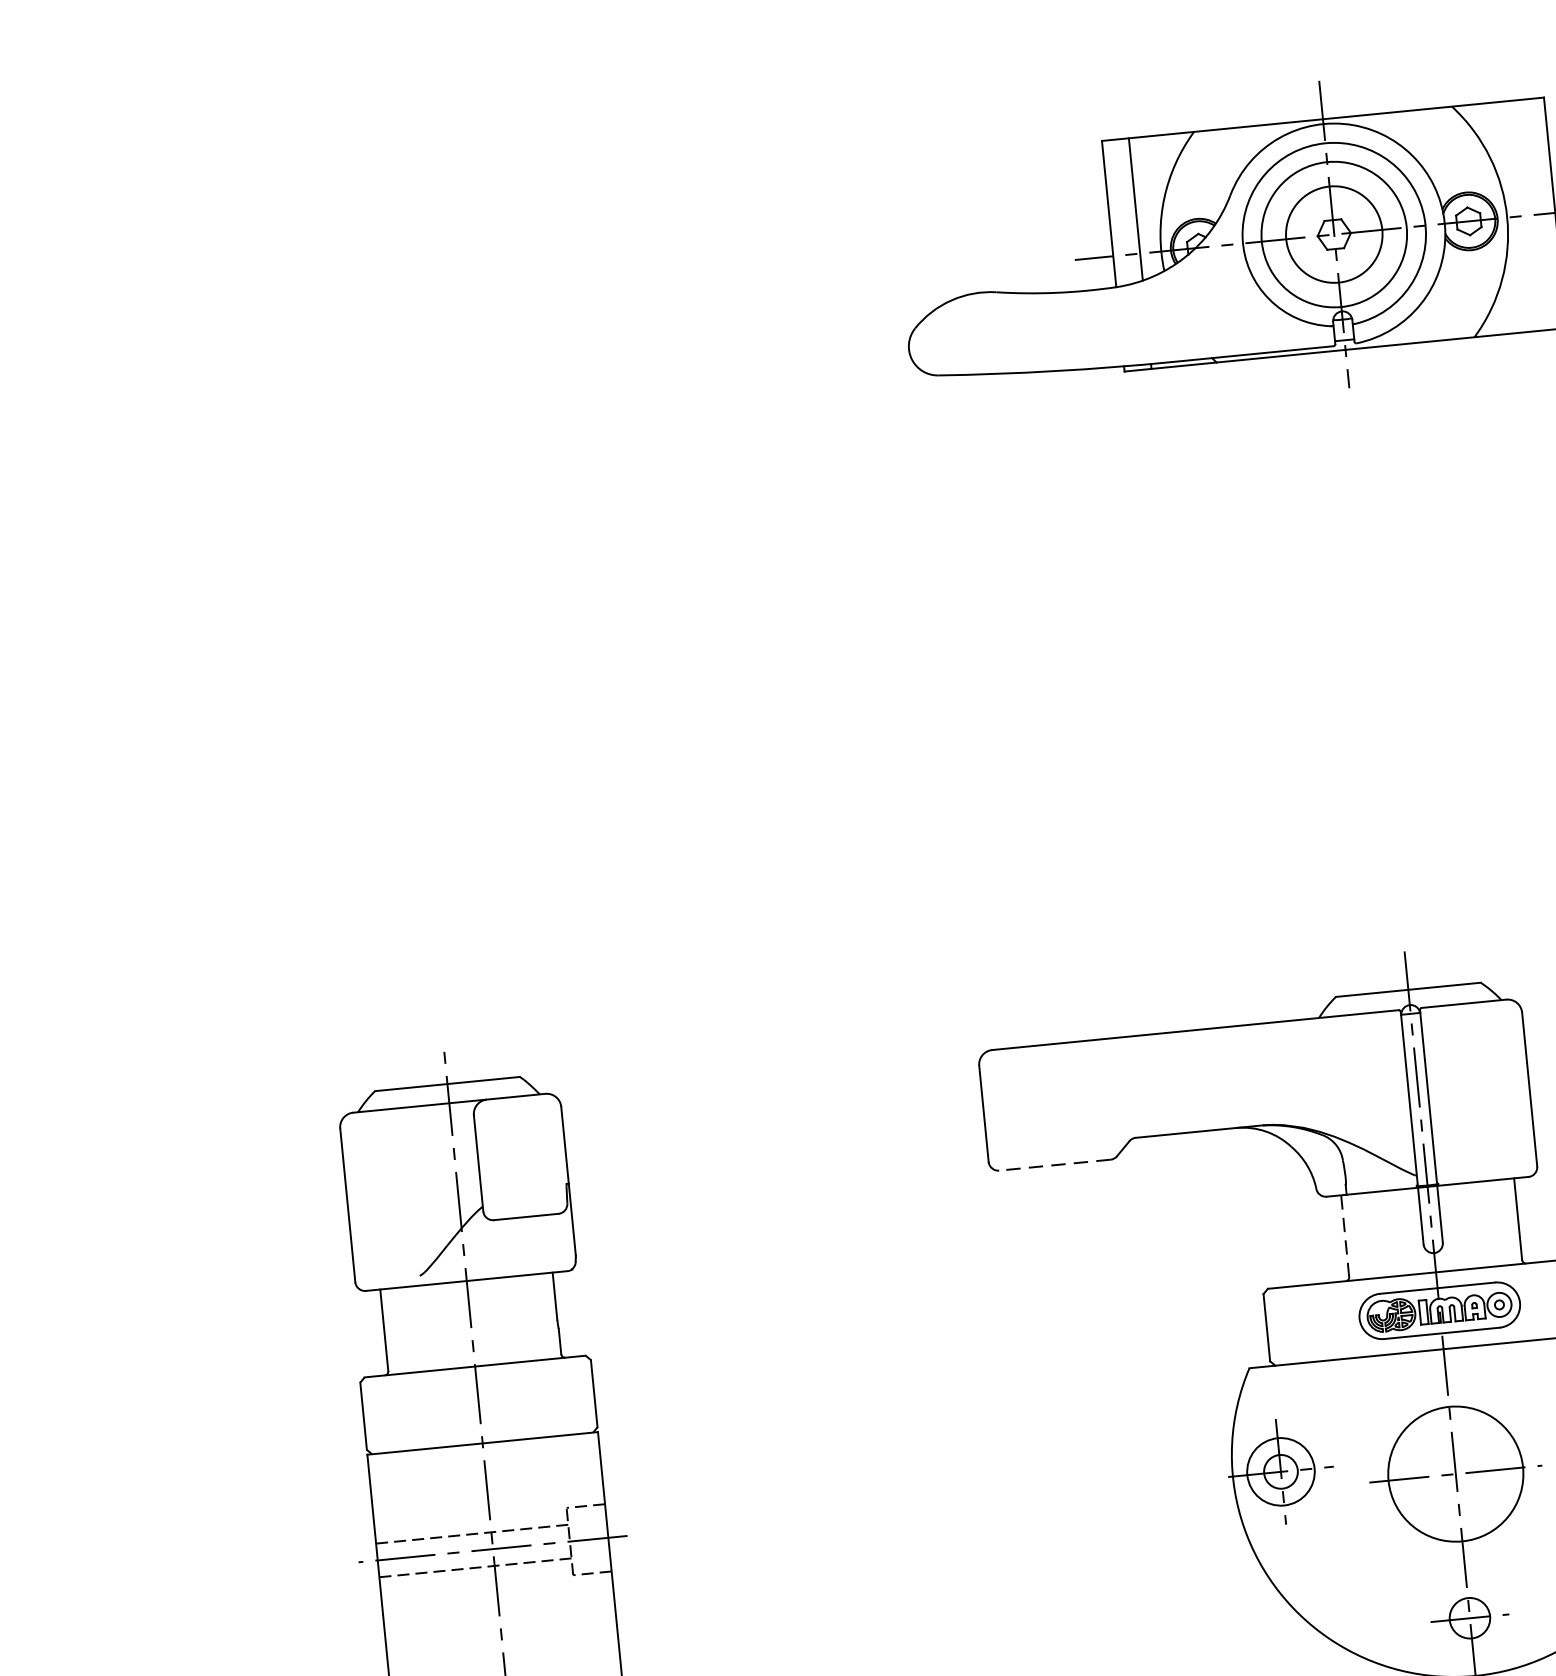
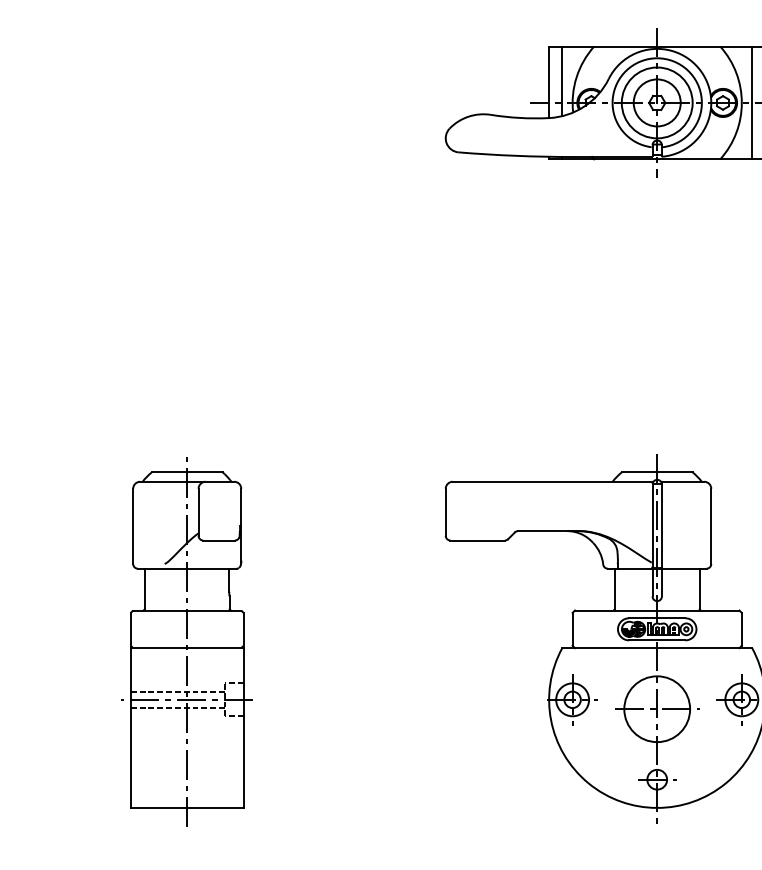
line: (1528, 214) -> (752, 102), added
line: (1054, 1165) -> (477, 540), dashed -> solid
line: (1344, 1235) -> (614, 588), dashed -> solid

